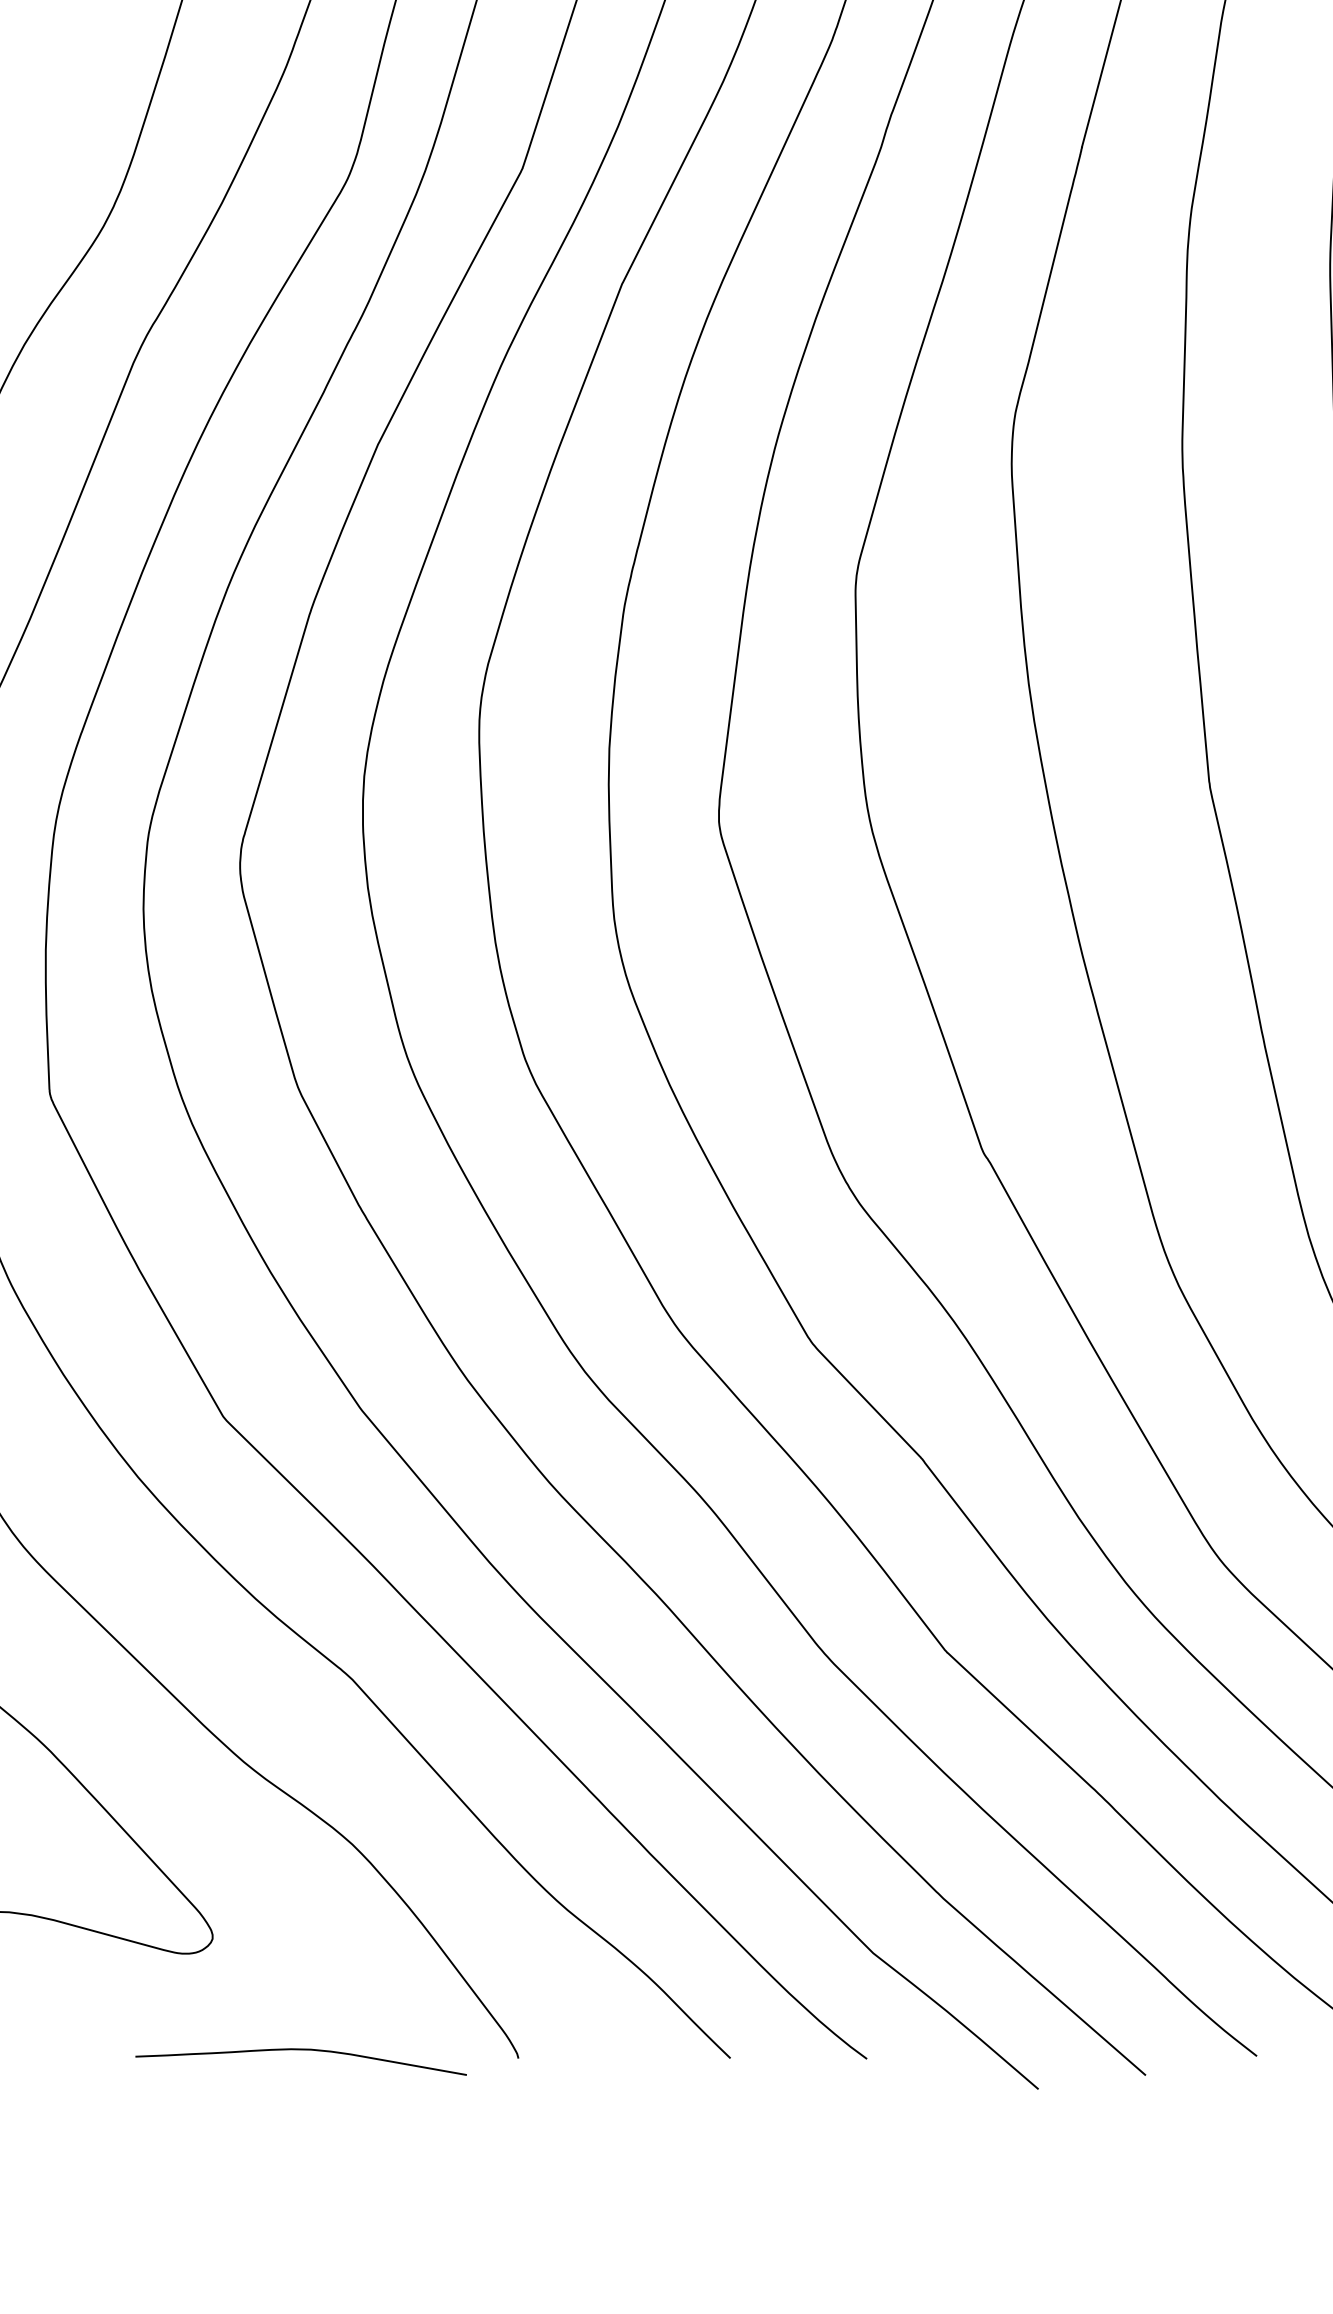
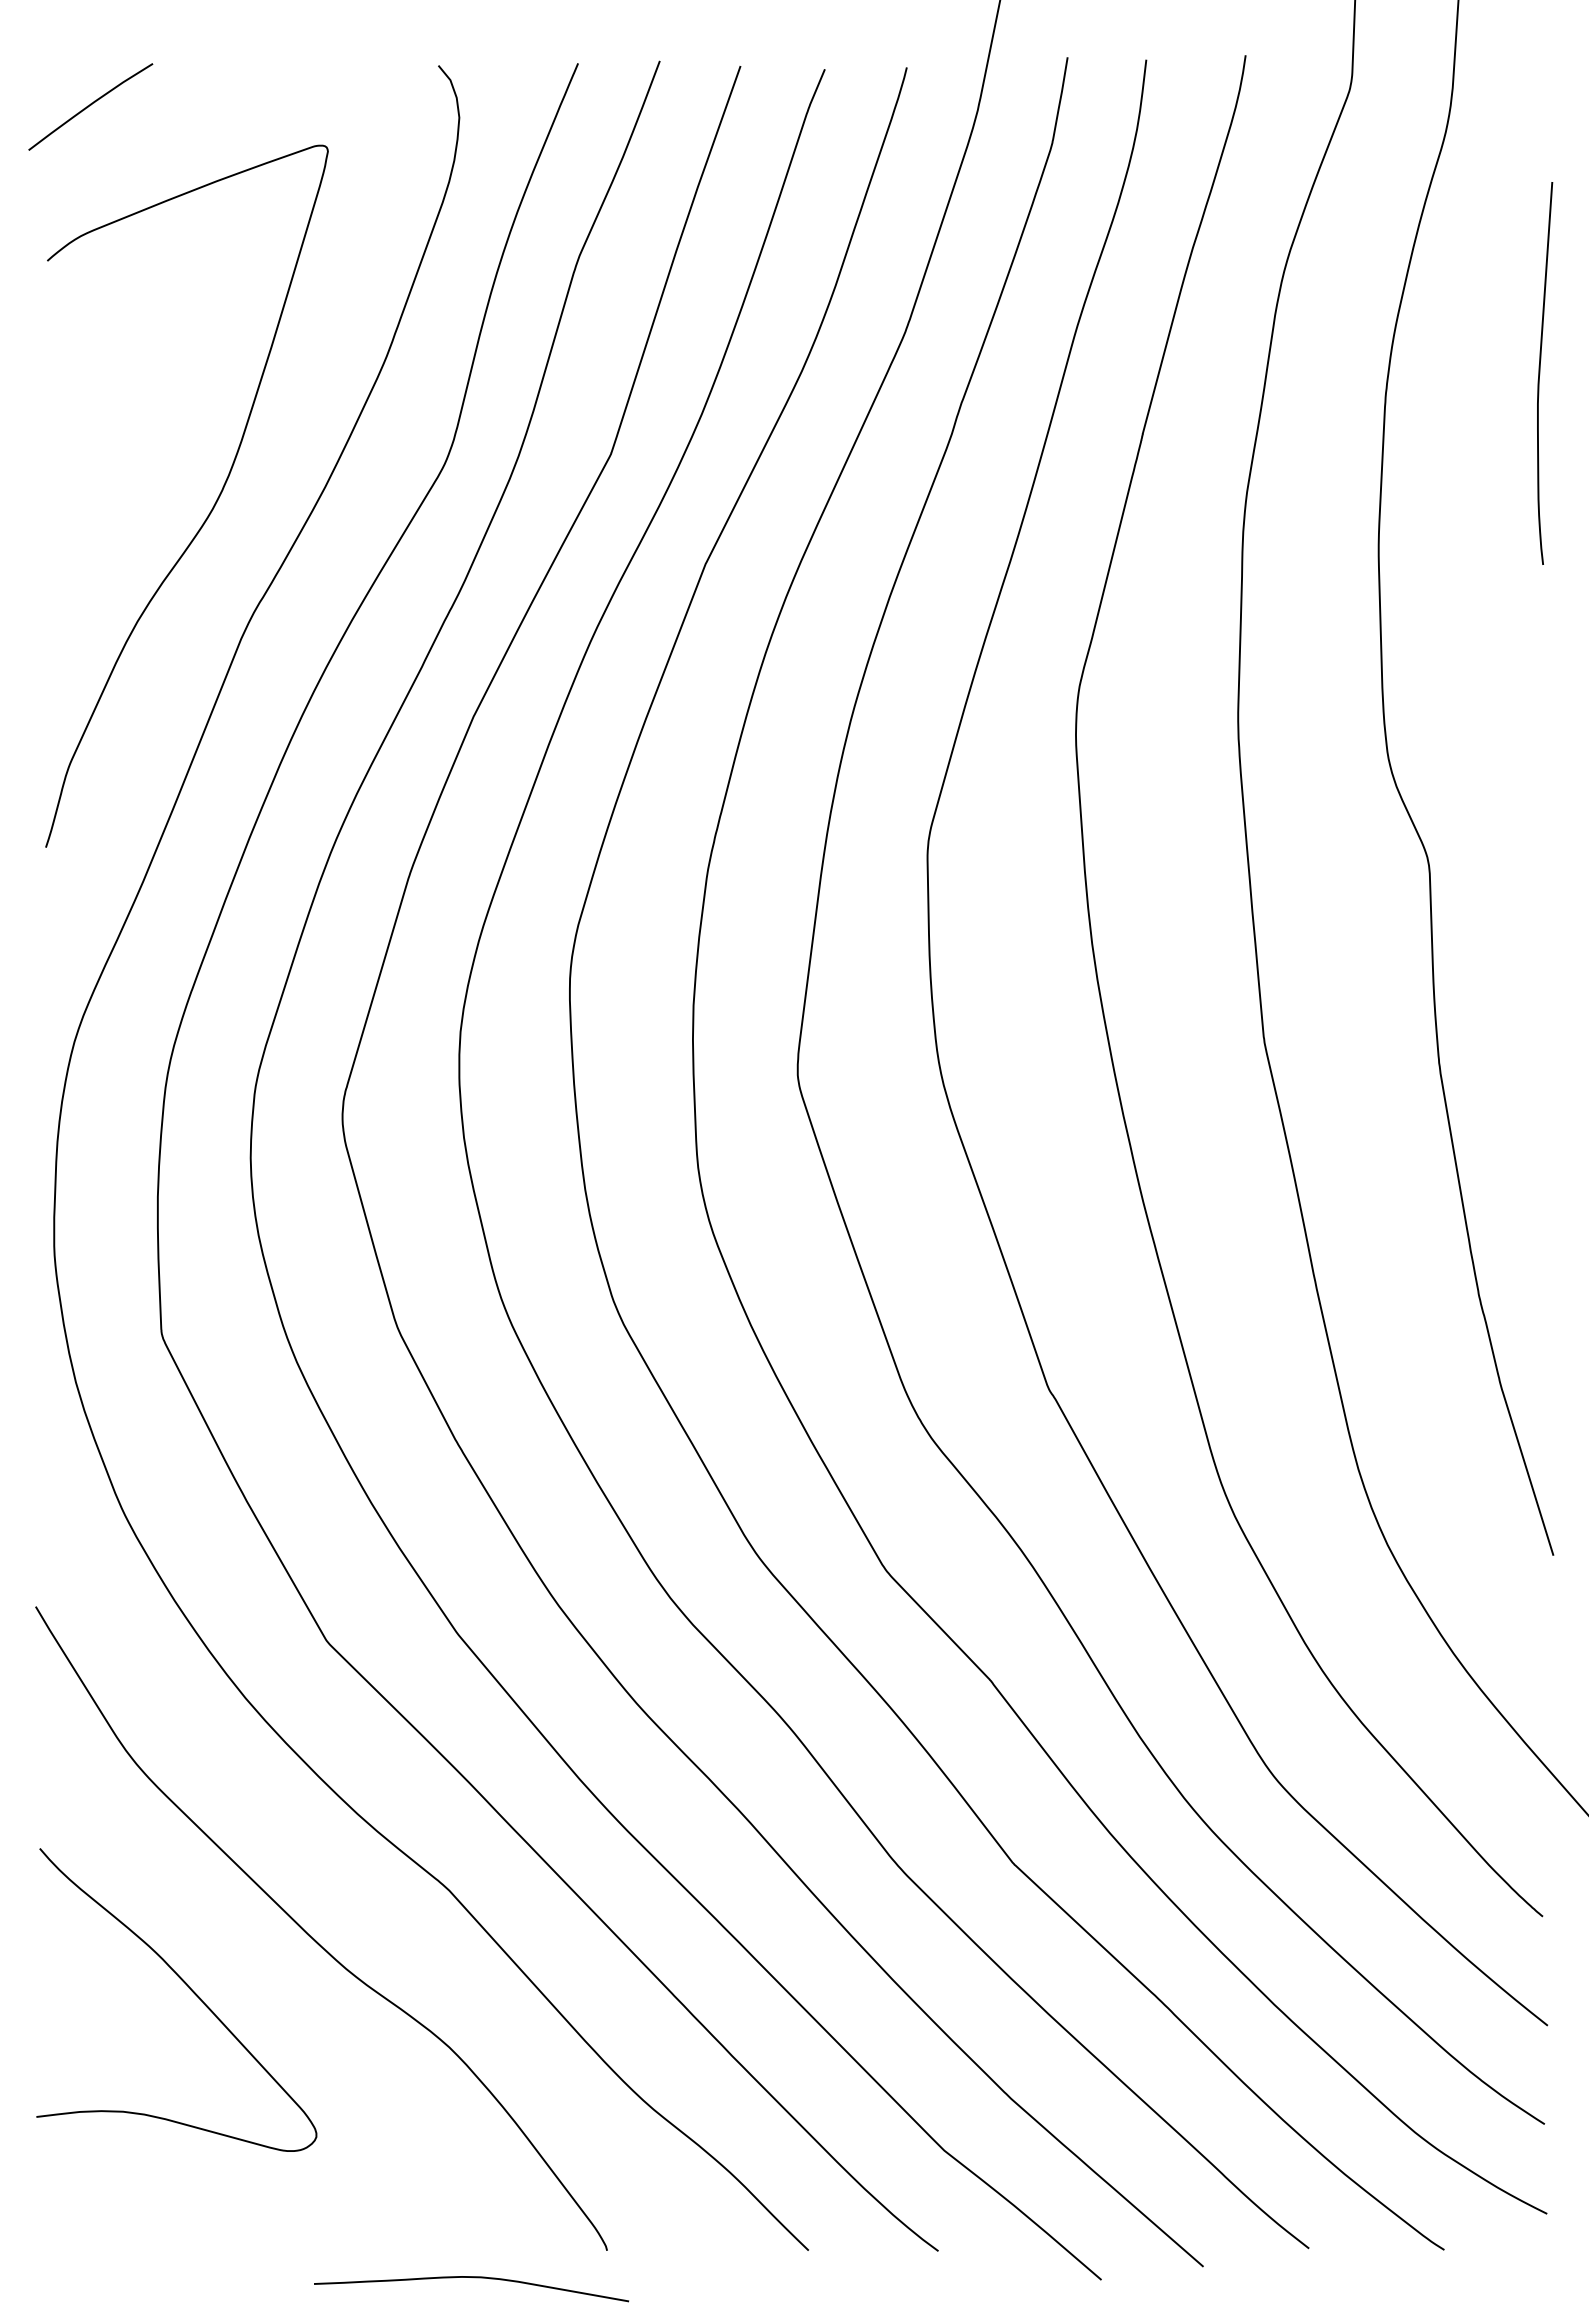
curve: (304, 2050) -> (474, 2278), moved

